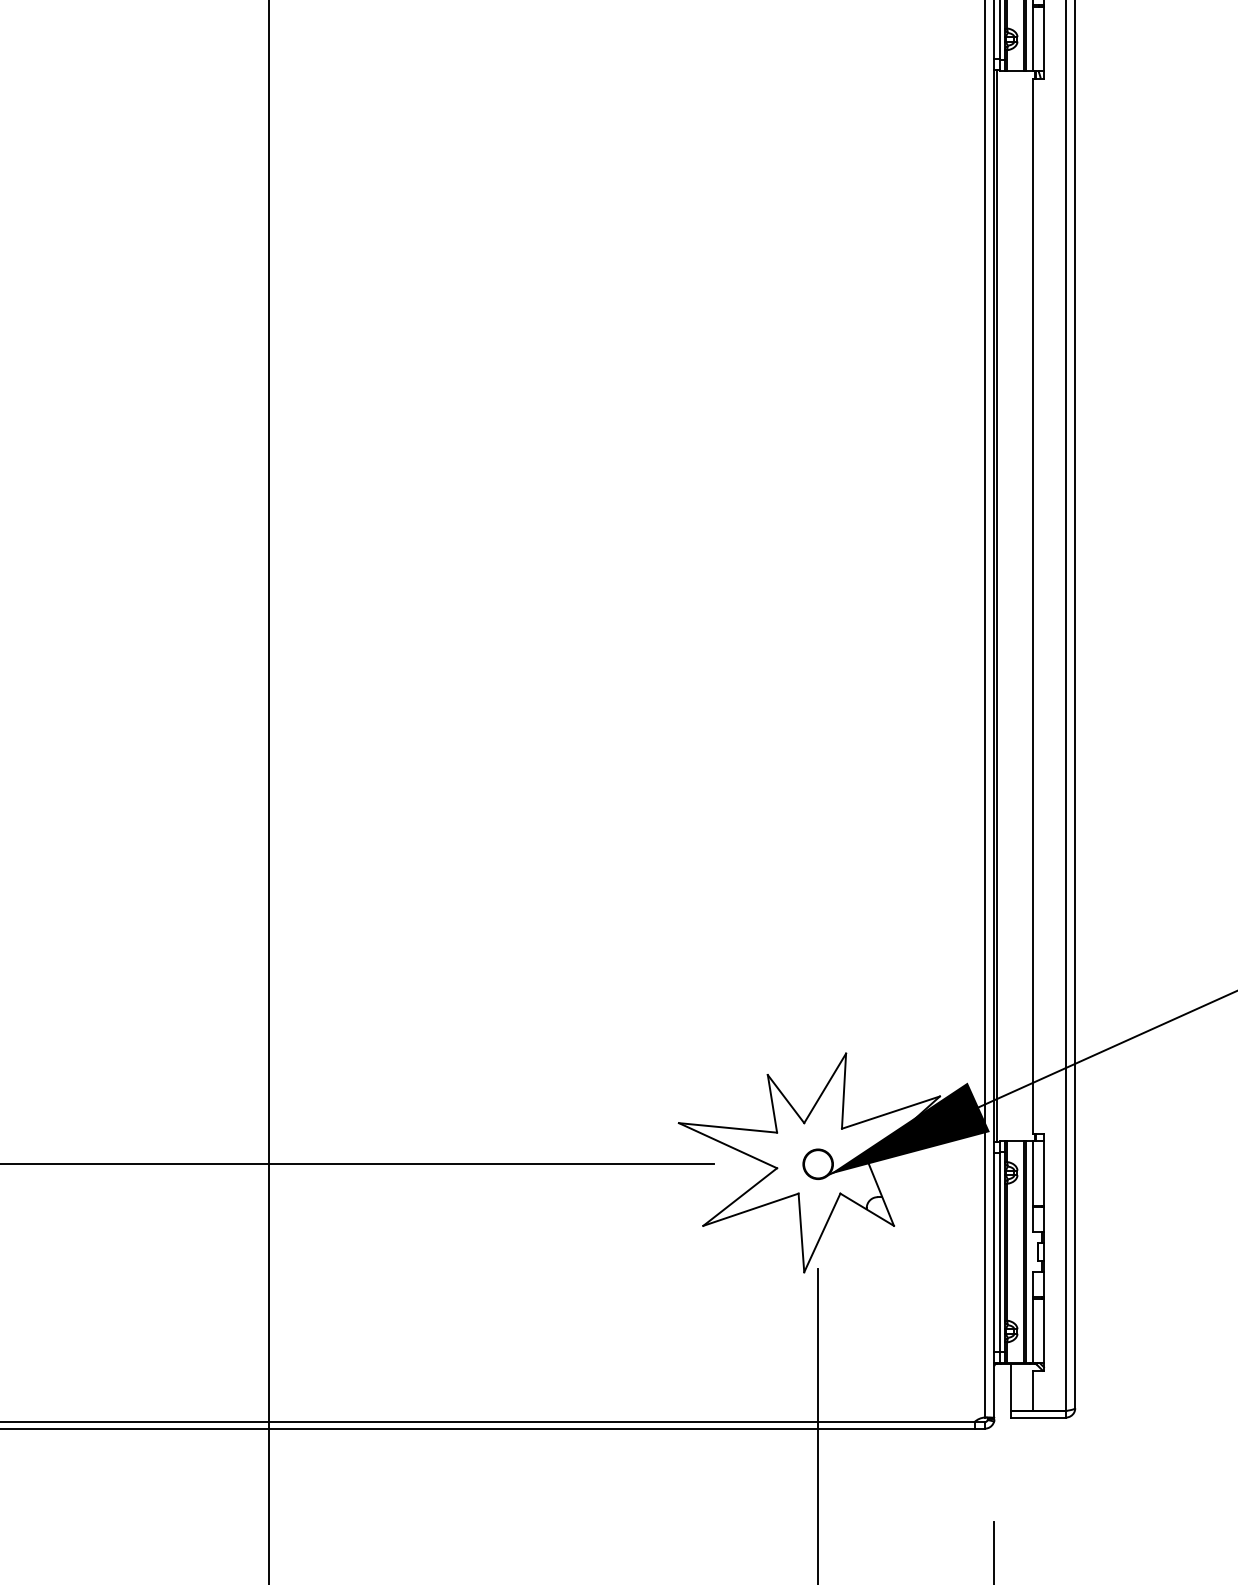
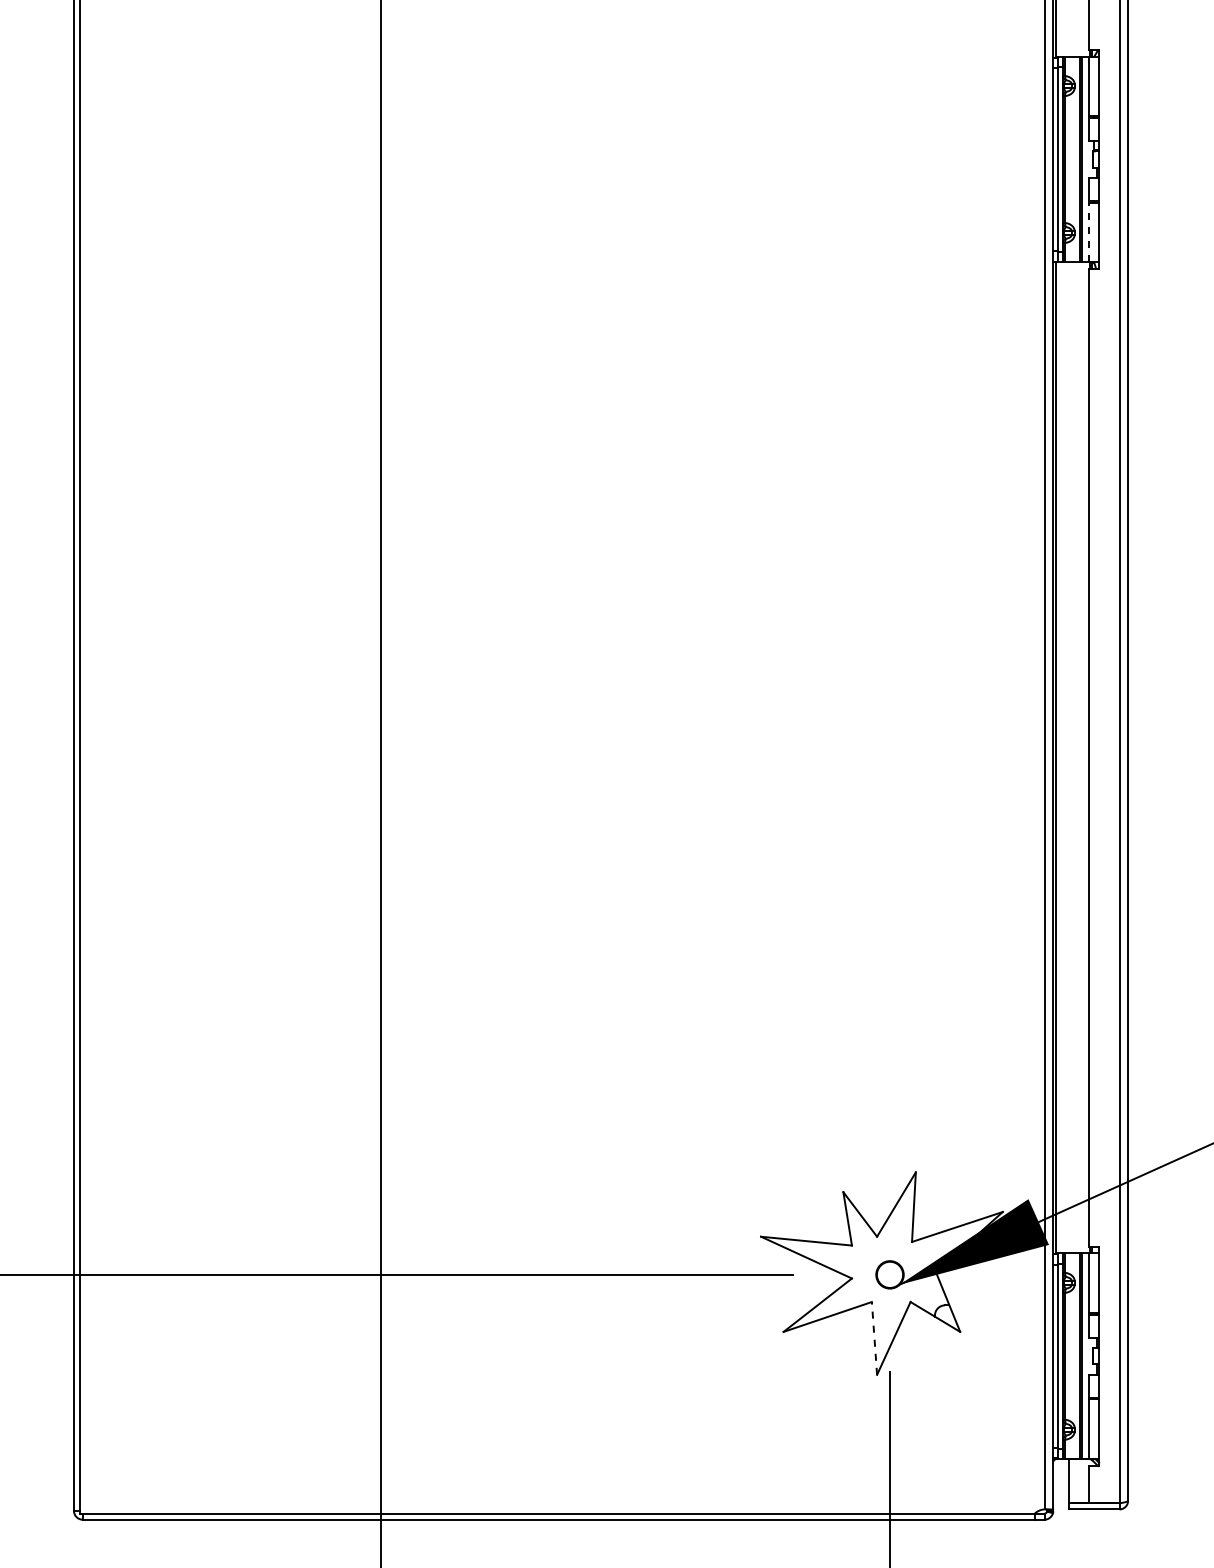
line: (1033, 38) -> (1089, 232), solid -> dashed
line: (801, 1233) -> (874, 1338), solid -> dashed

